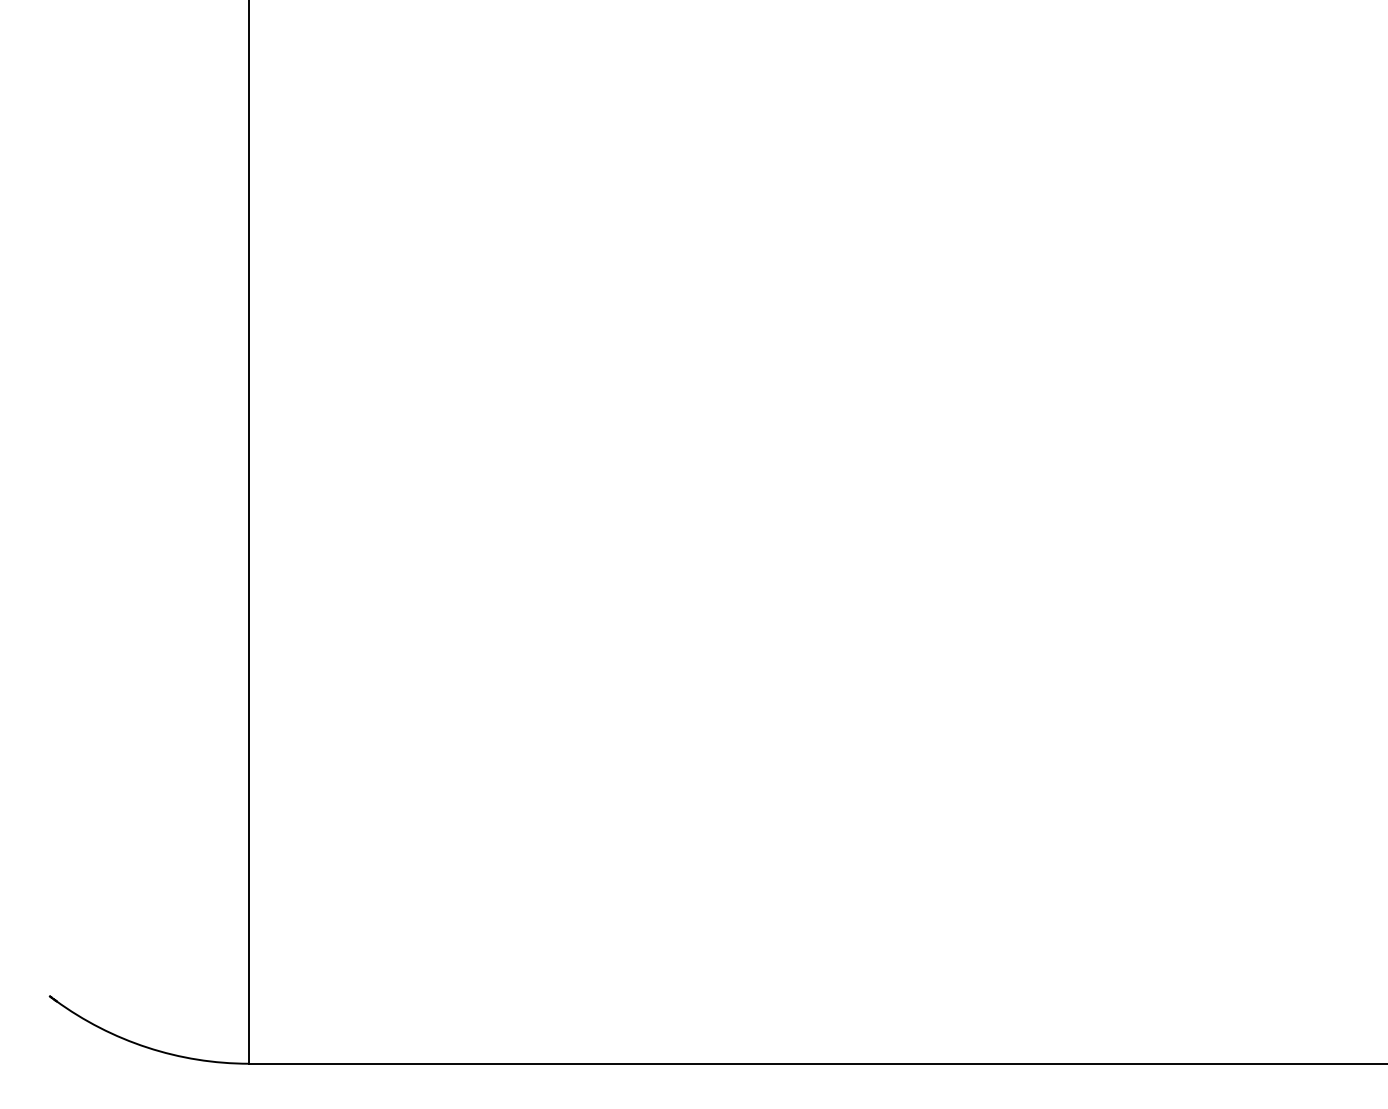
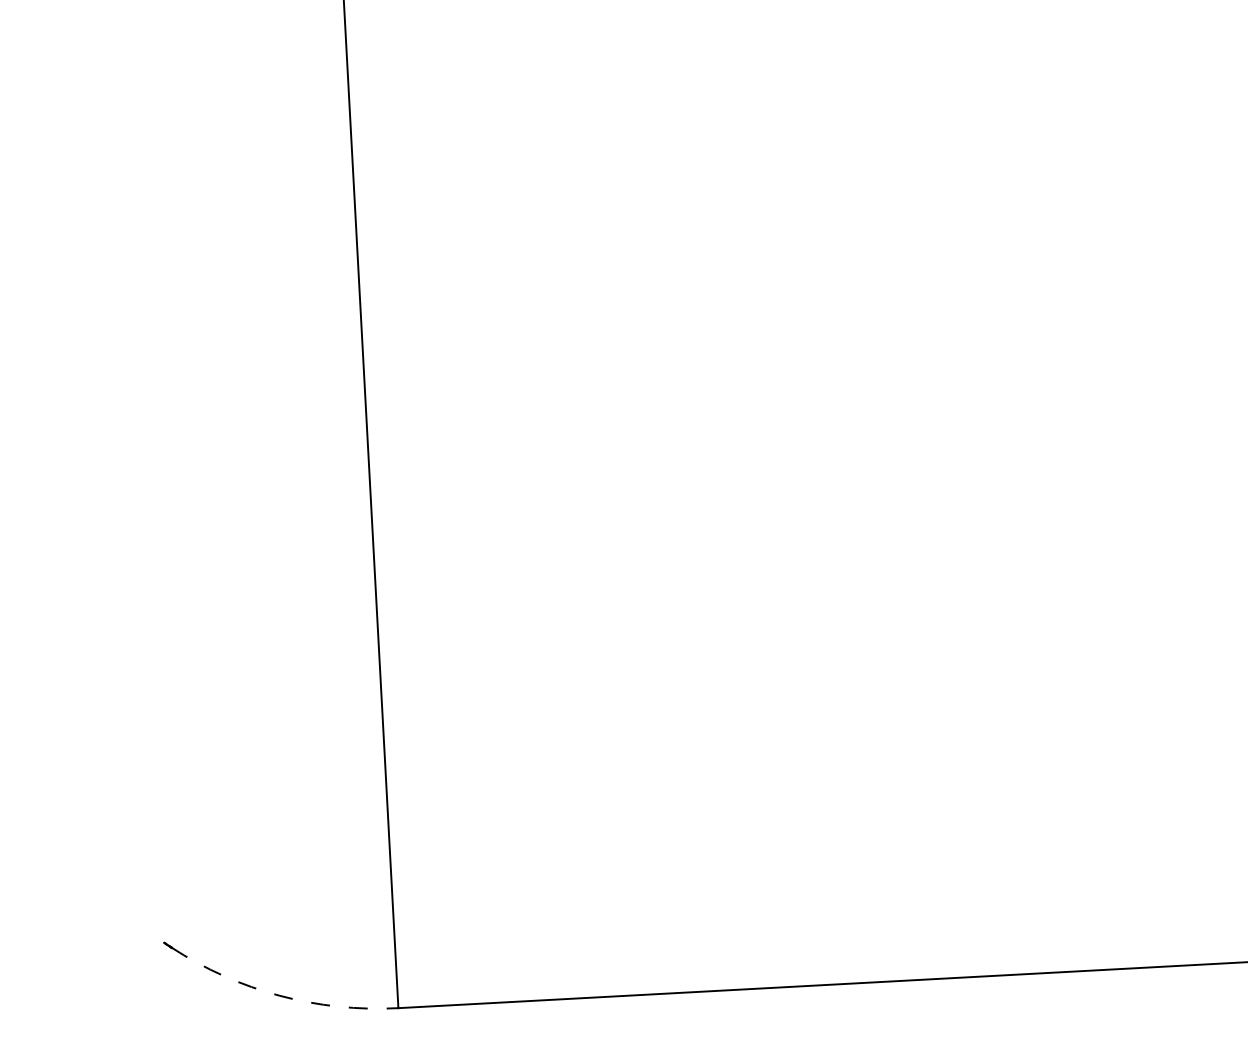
arc: (147, 1047) -> (280, 995), solid -> dashed

